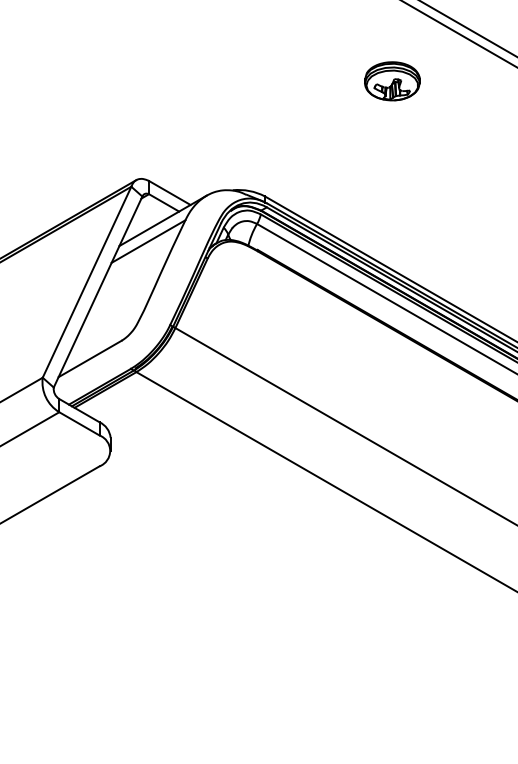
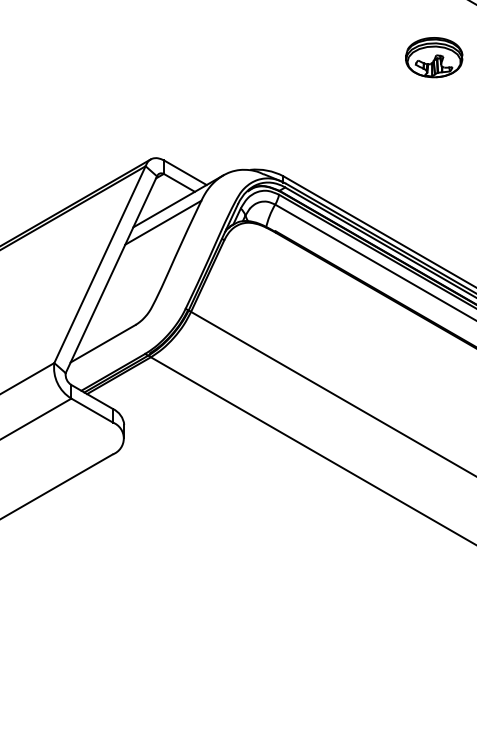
part: (392, 81) -> (434, 57), moved

